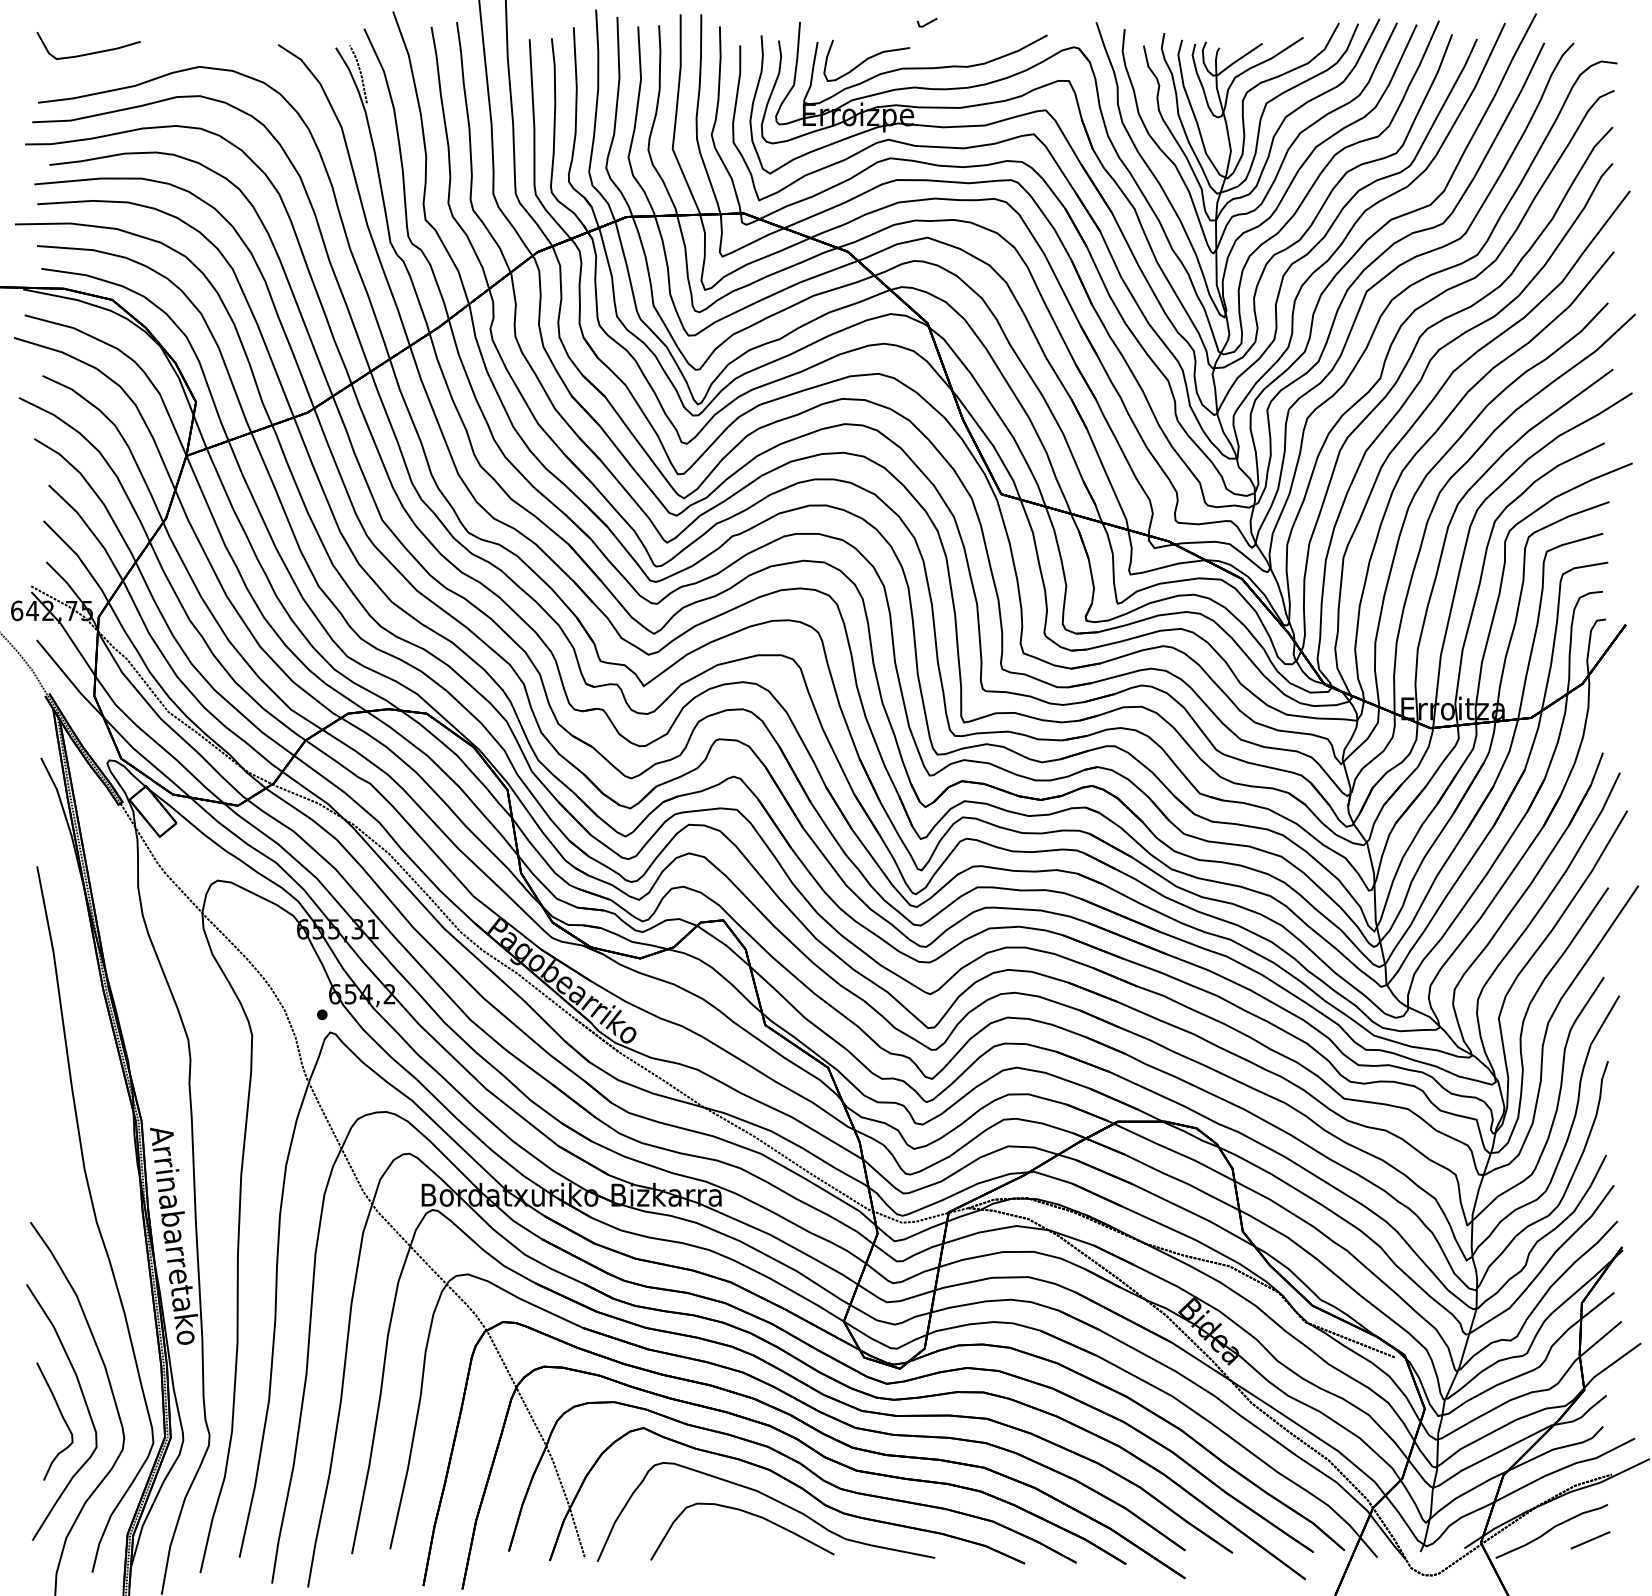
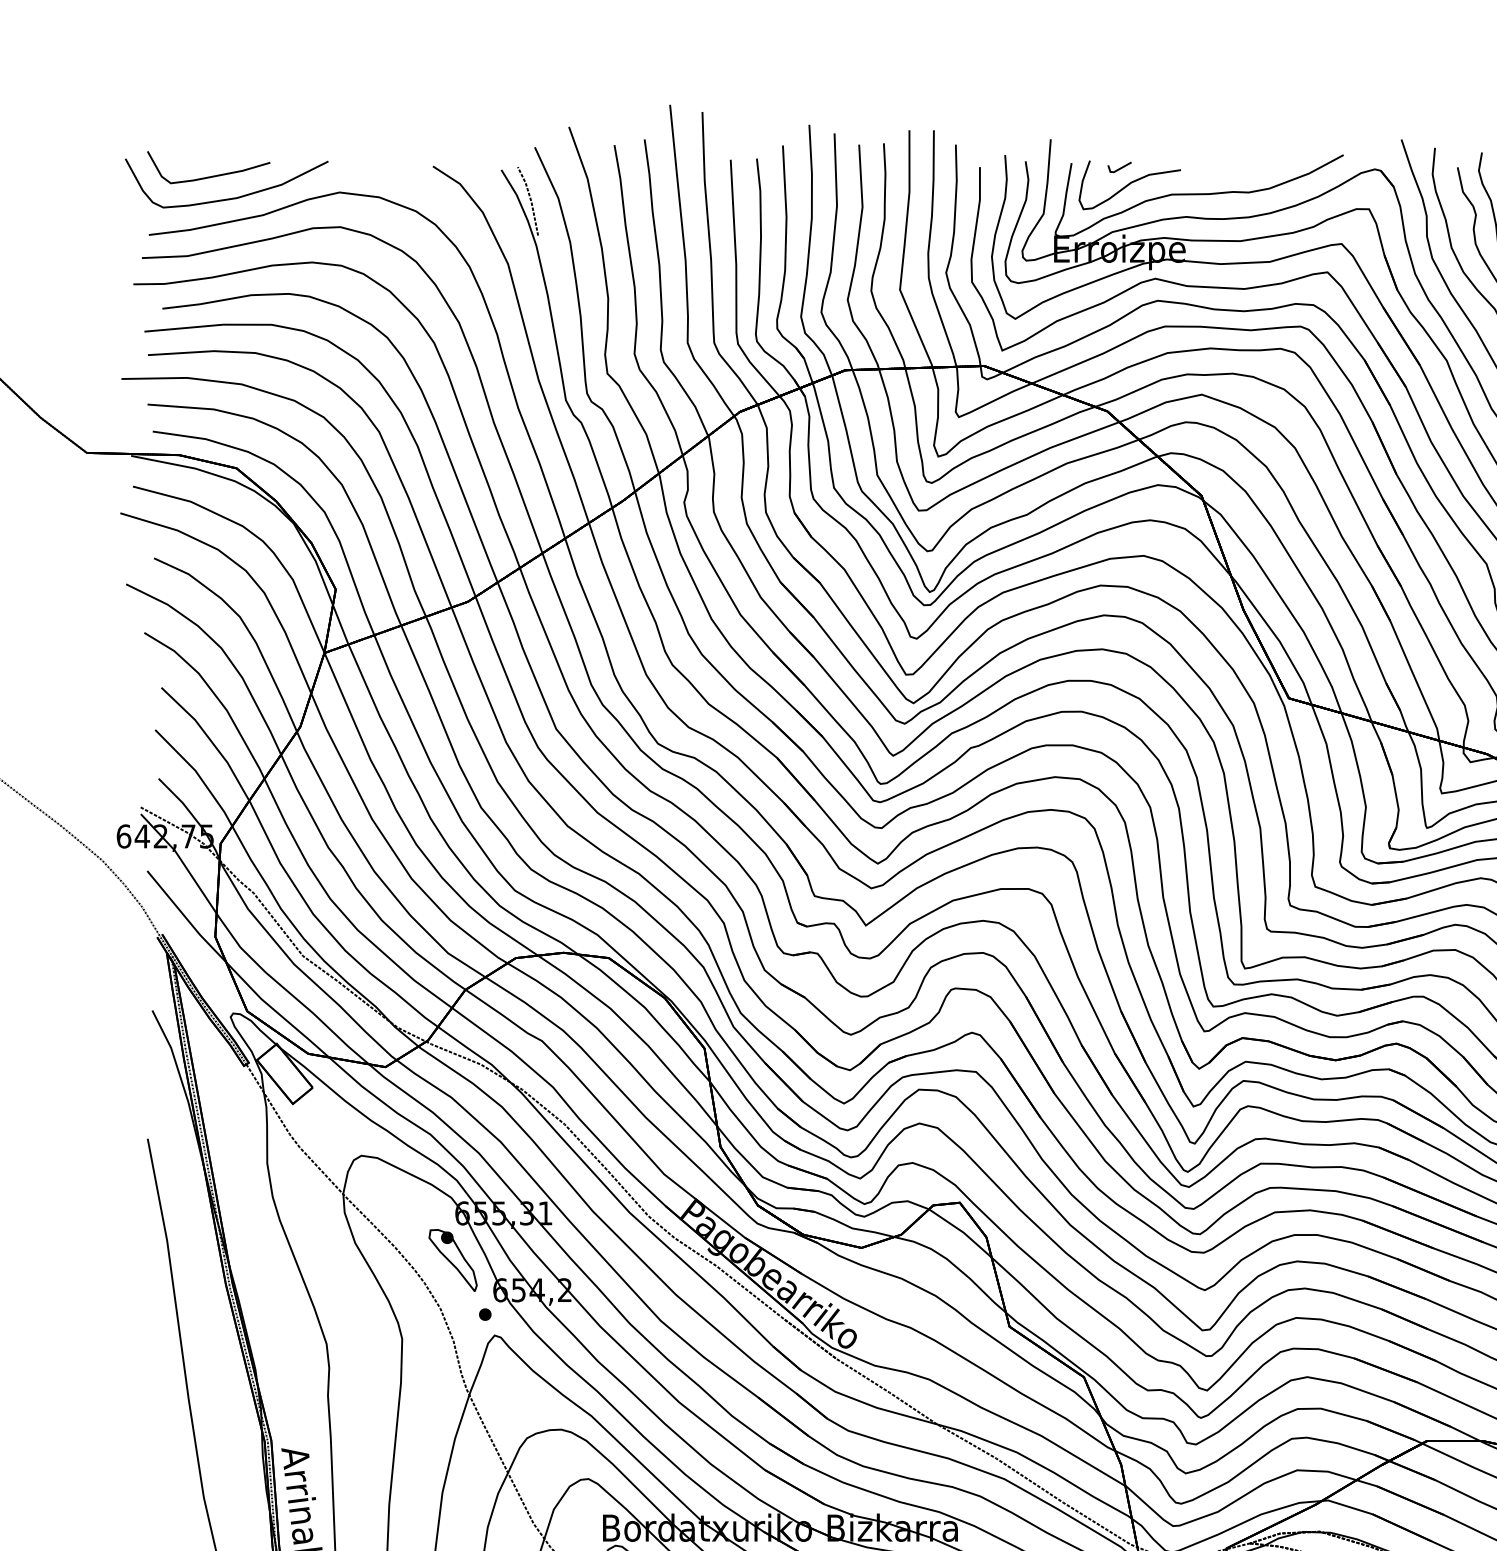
part: (926, 22) -> (1118, 167), moved
curve: (104, 71) -> (227, 197), added
part: (295, 968) -> (453, 1259), added

